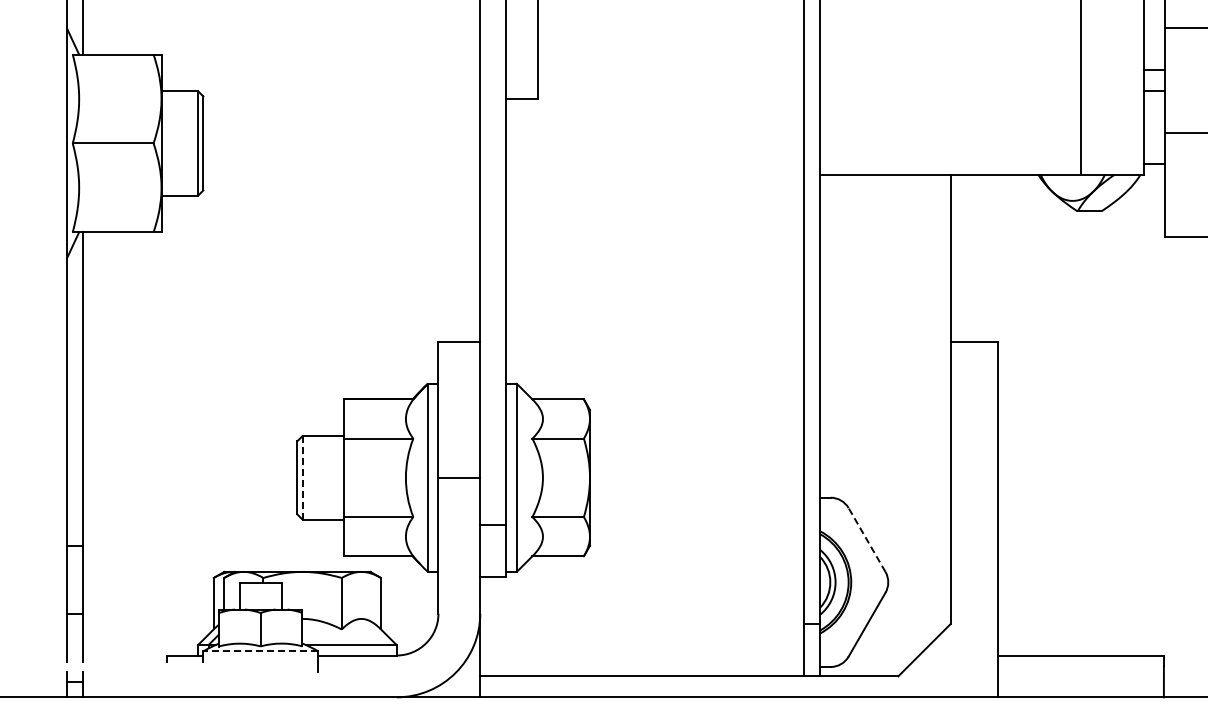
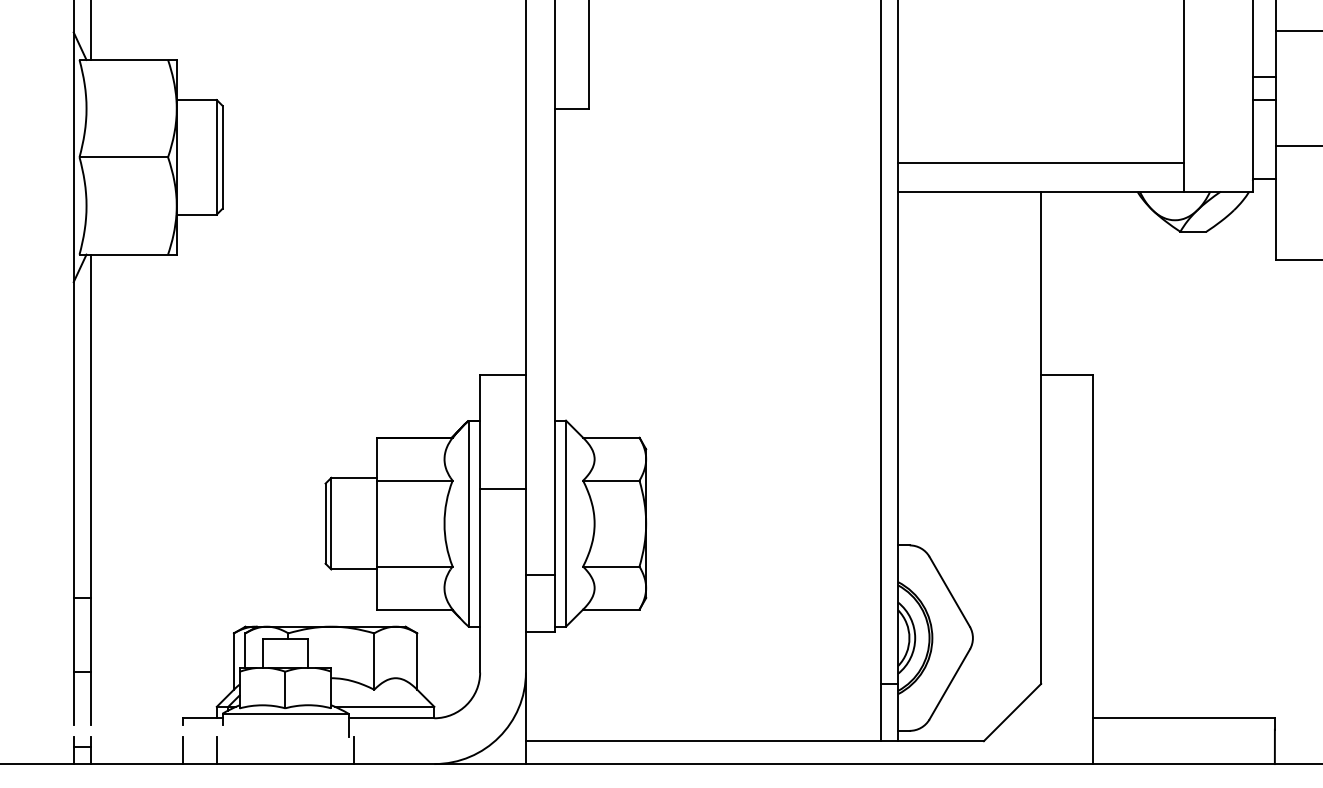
line: (950, 148) -> (1041, 162), added
line: (302, 477) -> (331, 523), dashed -> solid
line: (459, 477) -> (503, 489), moved
line: (867, 540) -> (950, 592), dashed -> solid
line: (260, 651) -> (285, 713), dashed -> solid
line: (166, 684) -> (182, 750), added
line: (198, 684) -> (217, 750), added
line: (323, 684) -> (354, 750), added

